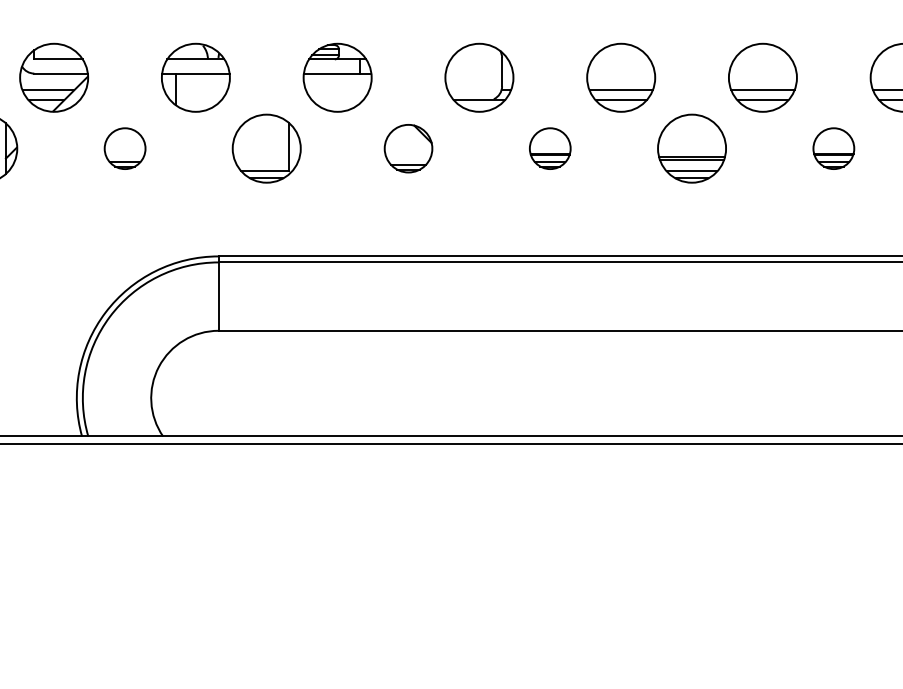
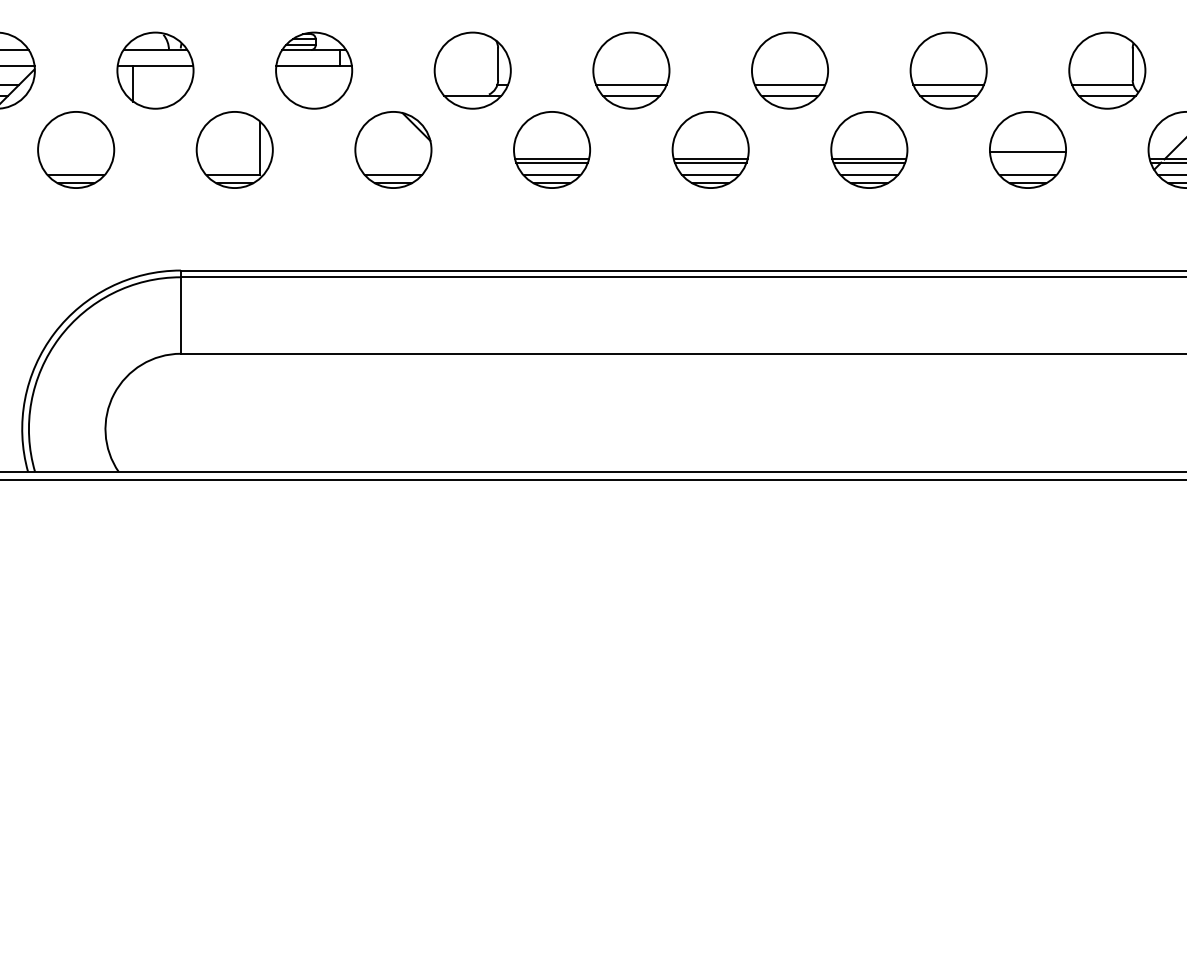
part: (125, 148) -> (76, 149), size x1.67
part: (408, 148) -> (393, 149), size x1.43
part: (549, 148) -> (551, 149), size x1.67
part: (833, 148) -> (869, 149), size x1.67

